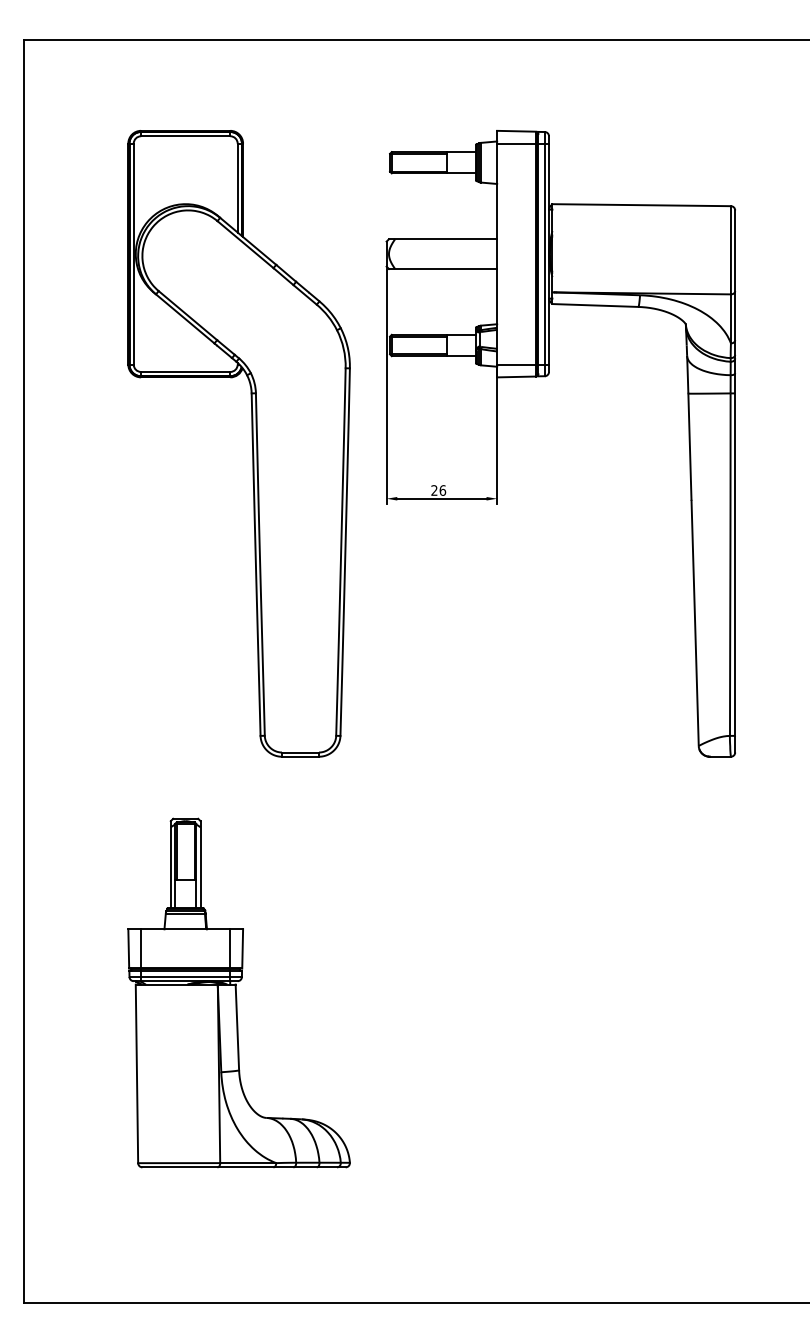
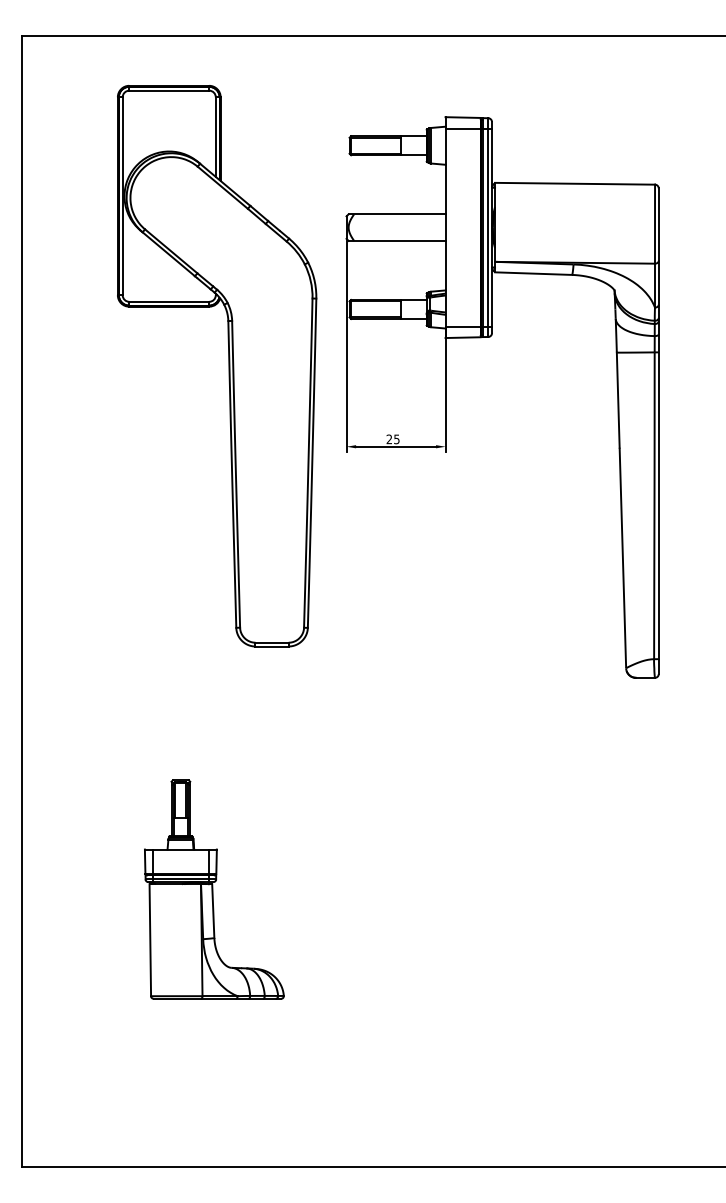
part: (251, 440) -> (228, 363), moved
text: (442, 490) -> (396, 439), 26 -> 25
part: (238, 992) -> (213, 889), size x0.7

